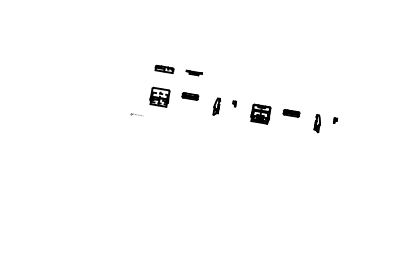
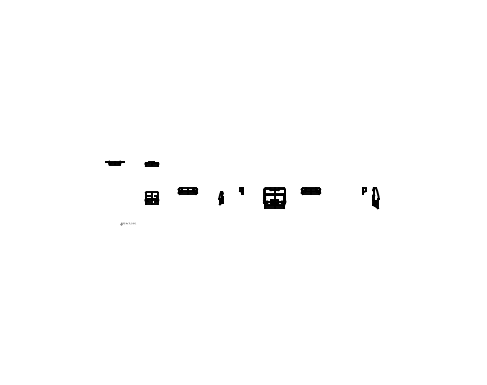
part: (164, 68) -> (151, 163), size x0.6
part: (194, 72) -> (114, 162), moved
part: (159, 96) -> (151, 197), size x0.6
part: (216, 106) -> (220, 198), size x0.6
part: (317, 123) -> (375, 198), moved

